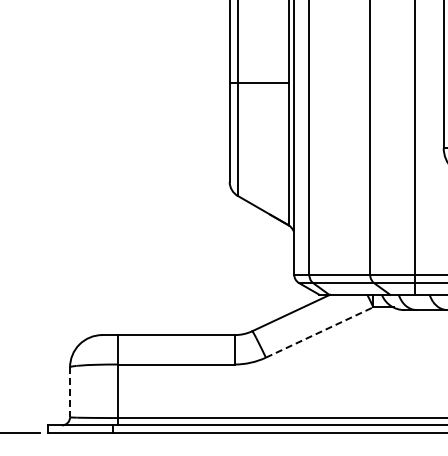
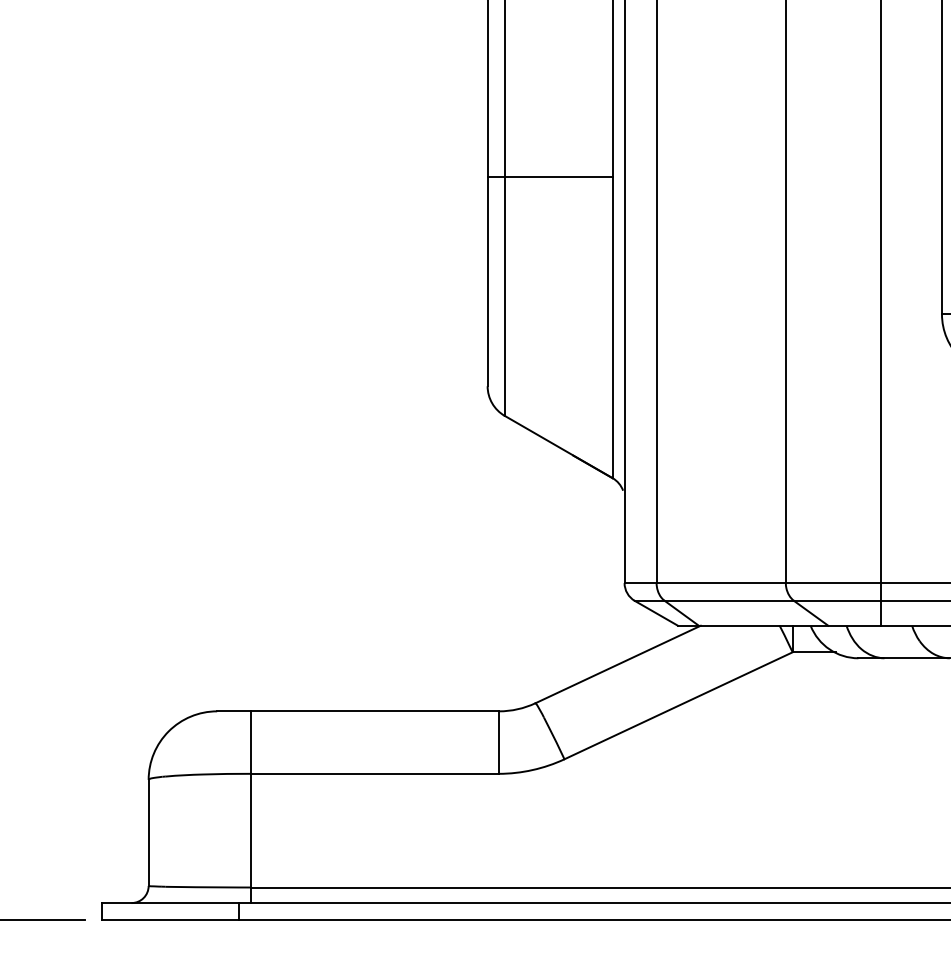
line: (320, 332) -> (680, 705), dashed -> solid
line: (70, 392) -> (149, 833), dashed -> solid

